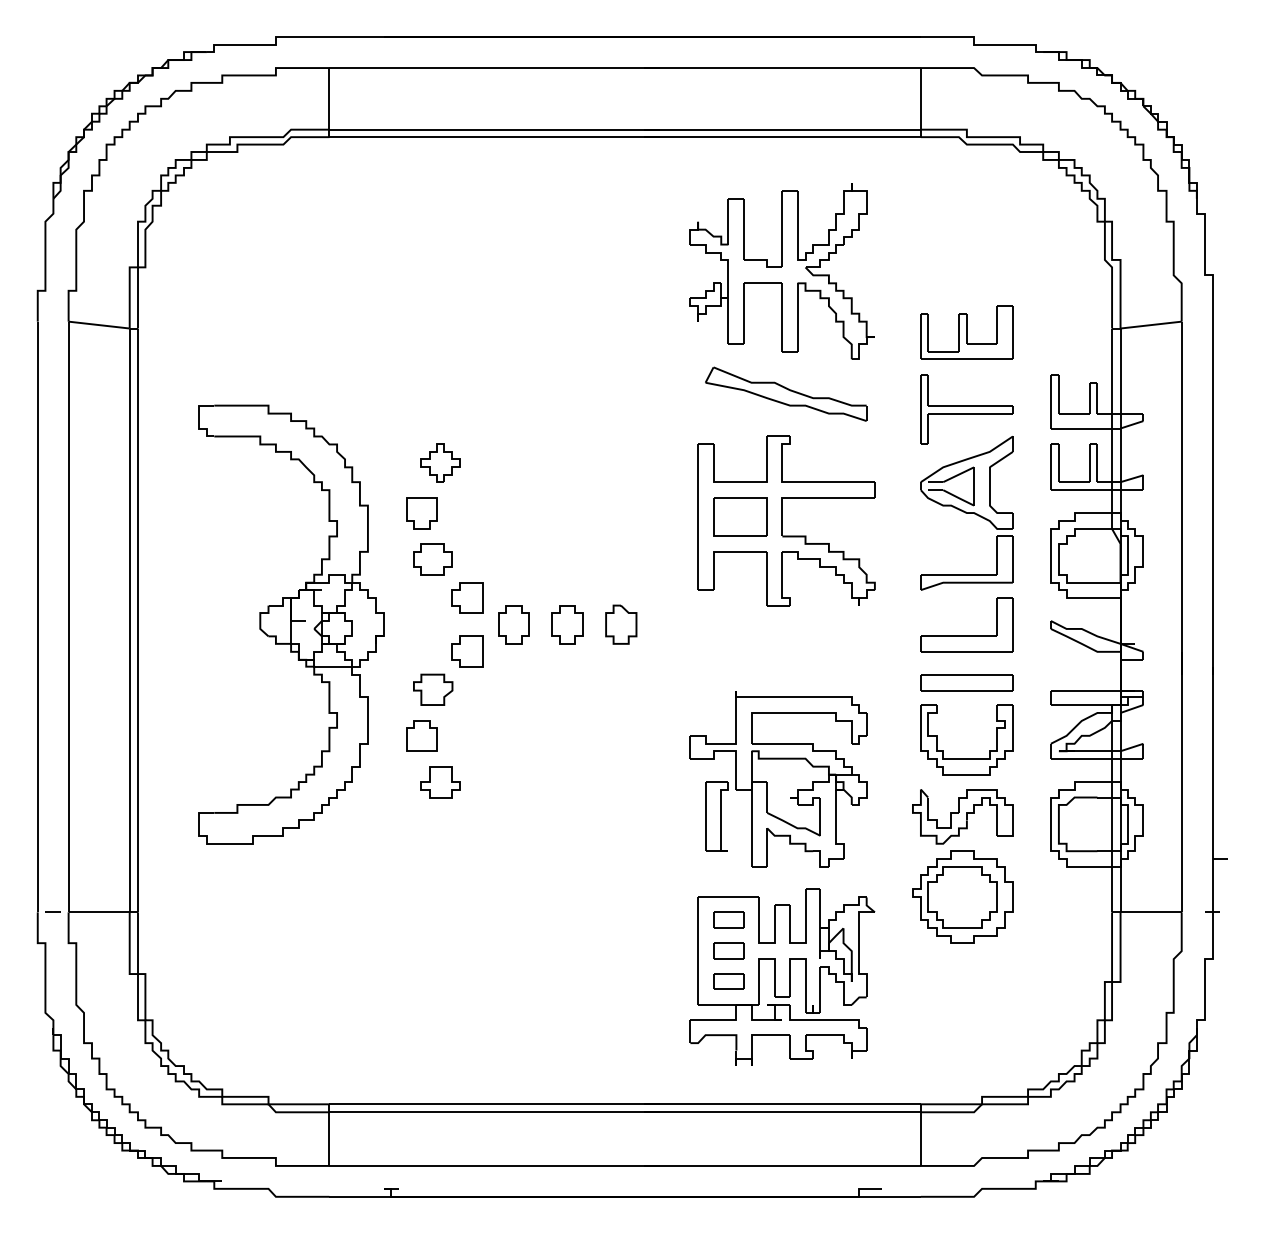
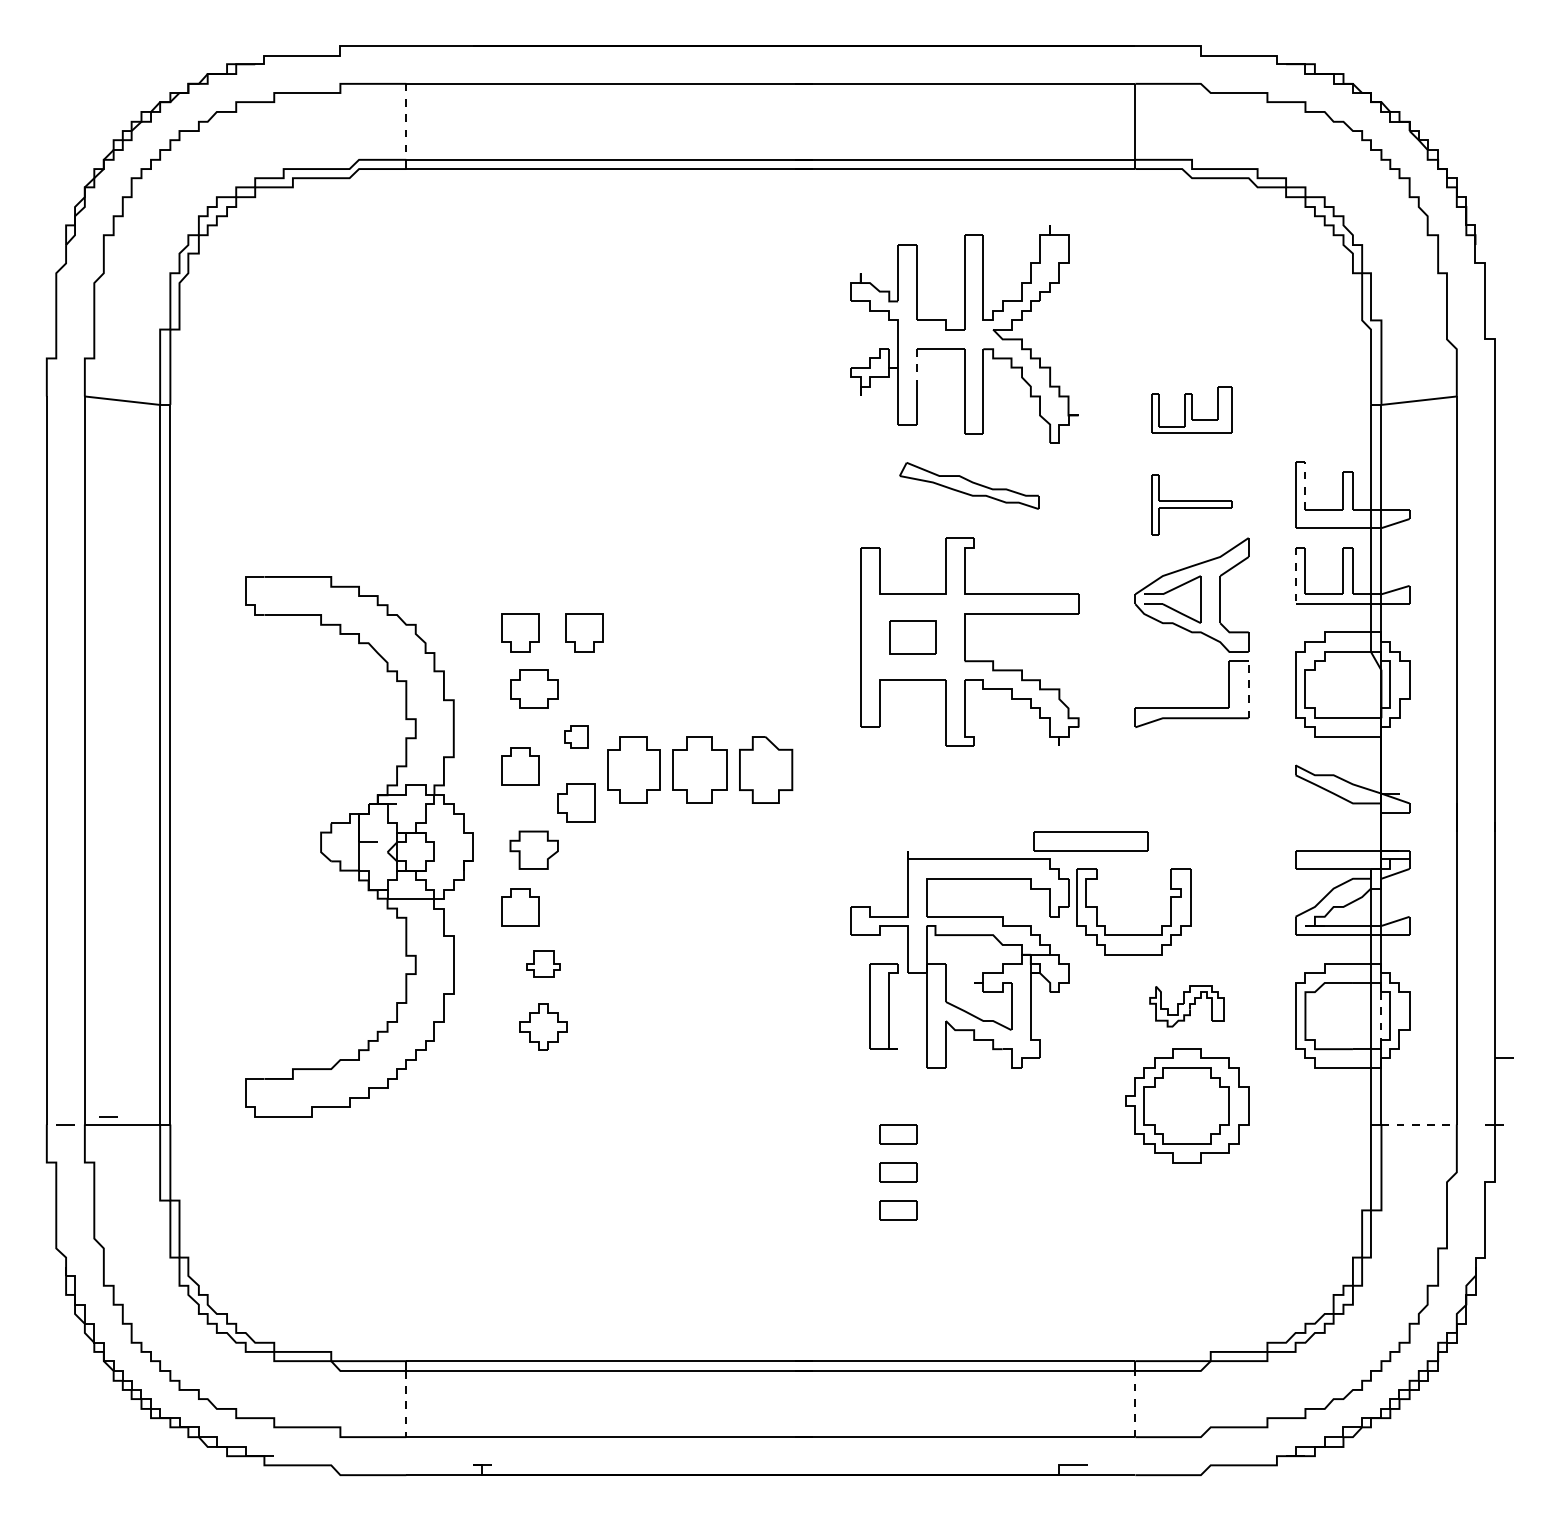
line: (329, 98) -> (406, 121), solid -> dashed
line: (744, 298) -> (917, 367), solid -> dashed
part: (966, 332) -> (1191, 409), size x0.7
part: (786, 393) -> (969, 485), size x0.7
line: (1058, 393) -> (1305, 485), solid -> dashed
part: (966, 409) -> (1191, 504), size x0.7
part: (440, 462) -> (543, 1026), moved
line: (1050, 467) -> (1295, 576), solid -> dashed
part: (473, 513) -> (584, 632), added
part: (740, 517) -> (912, 637), size x0.7
line: (1012, 559) -> (1248, 689), solid -> dashed
part: (467, 597) -> (576, 736), size x0.6
part: (422, 621) -> (520, 766), added
part: (291, 624) -> (359, 846), moved
part: (513, 624) -> (633, 769), size x1.4
part: (567, 624) -> (699, 769), size x1.4
part: (620, 624) -> (765, 769), size x1.4
part: (966, 635) -> (1191, 783), removed
part: (966, 682) -> (1090, 841), moved
part: (966, 758) -> (1133, 934), moved
part: (440, 781) -> (543, 963), size x0.7
part: (962, 816) -> (1186, 1006), size x0.6
line: (1120, 824) -> (1381, 1016), solid -> dashed
line: (87, 905) -> (108, 1116), added
line: (1151, 912) -> (1419, 1124), solid -> dashed
part: (782, 977) -> (964, 1204), removed
line: (921, 1138) -> (1135, 1403), solid -> dashed
line: (329, 1139) -> (406, 1404), solid -> dashed

